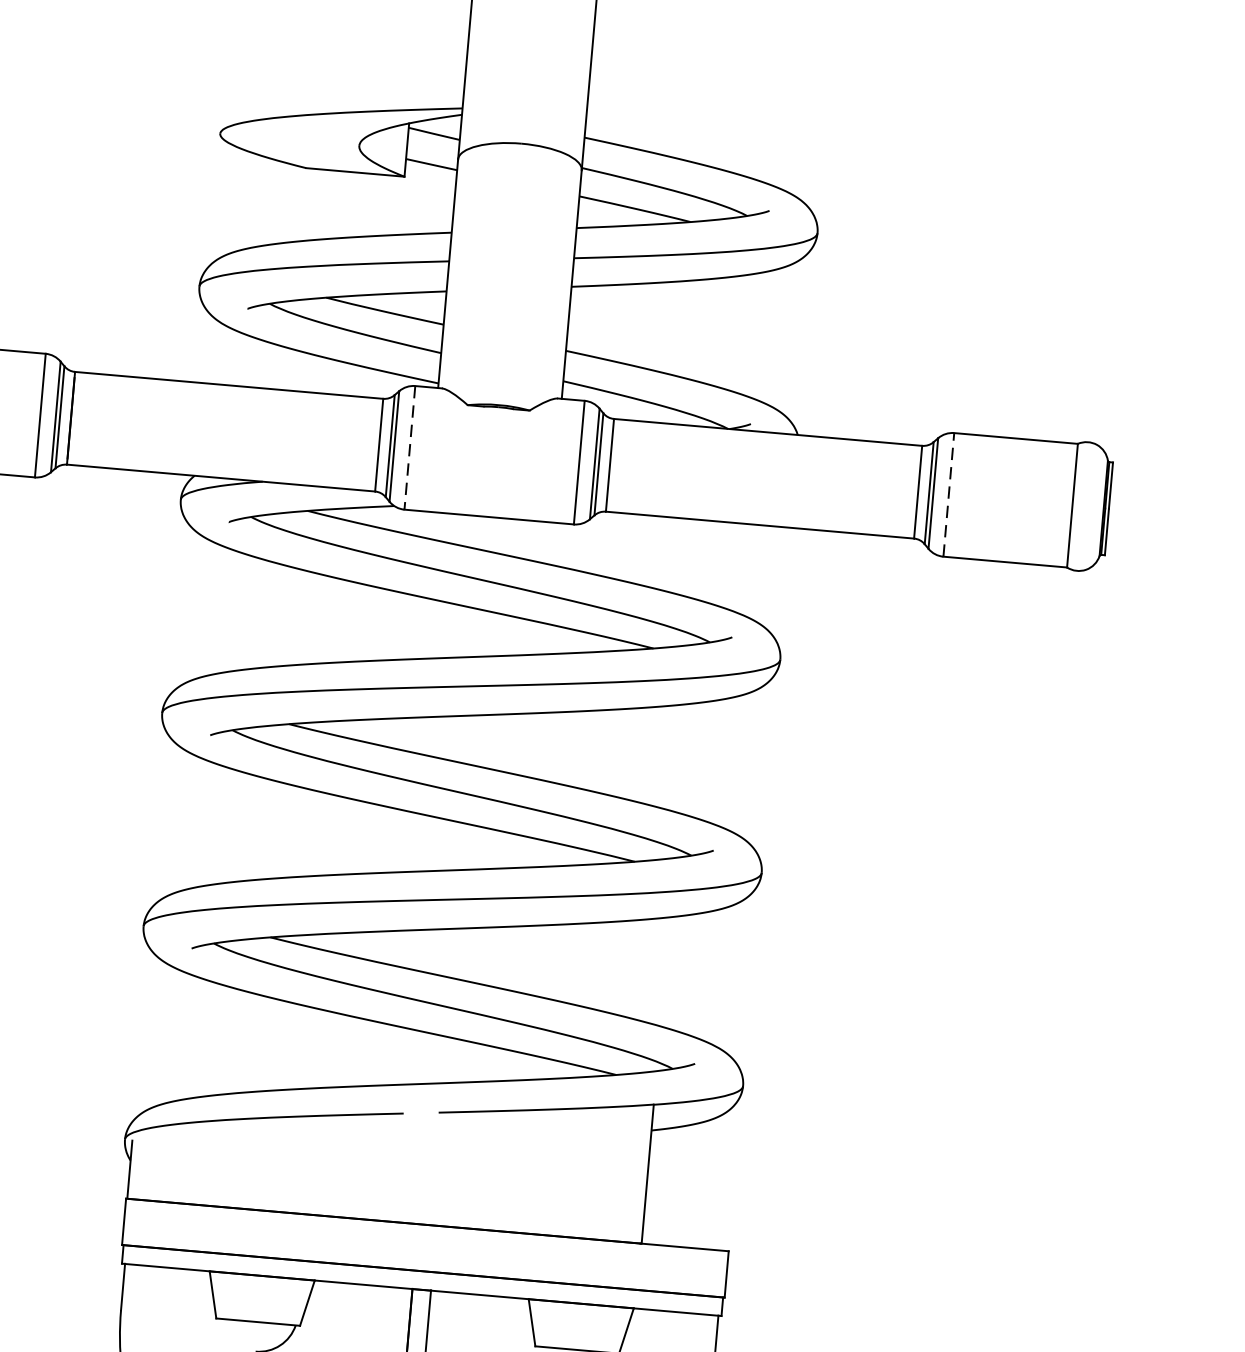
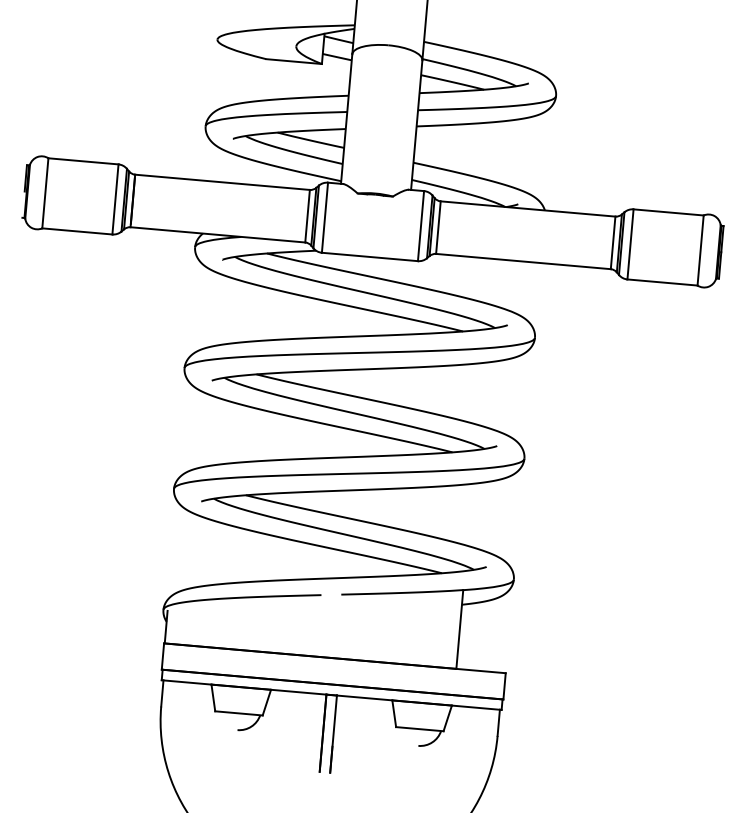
line: (409, 449) -> (324, 218), dashed -> solid
line: (948, 493) -> (630, 243), dashed -> solid

